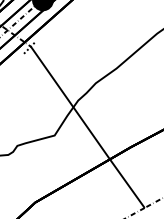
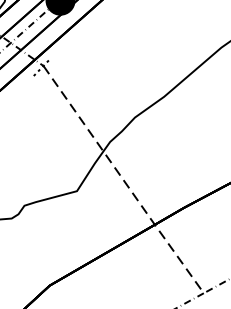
line: (88, 128) -> (124, 181), solid -> dashed

